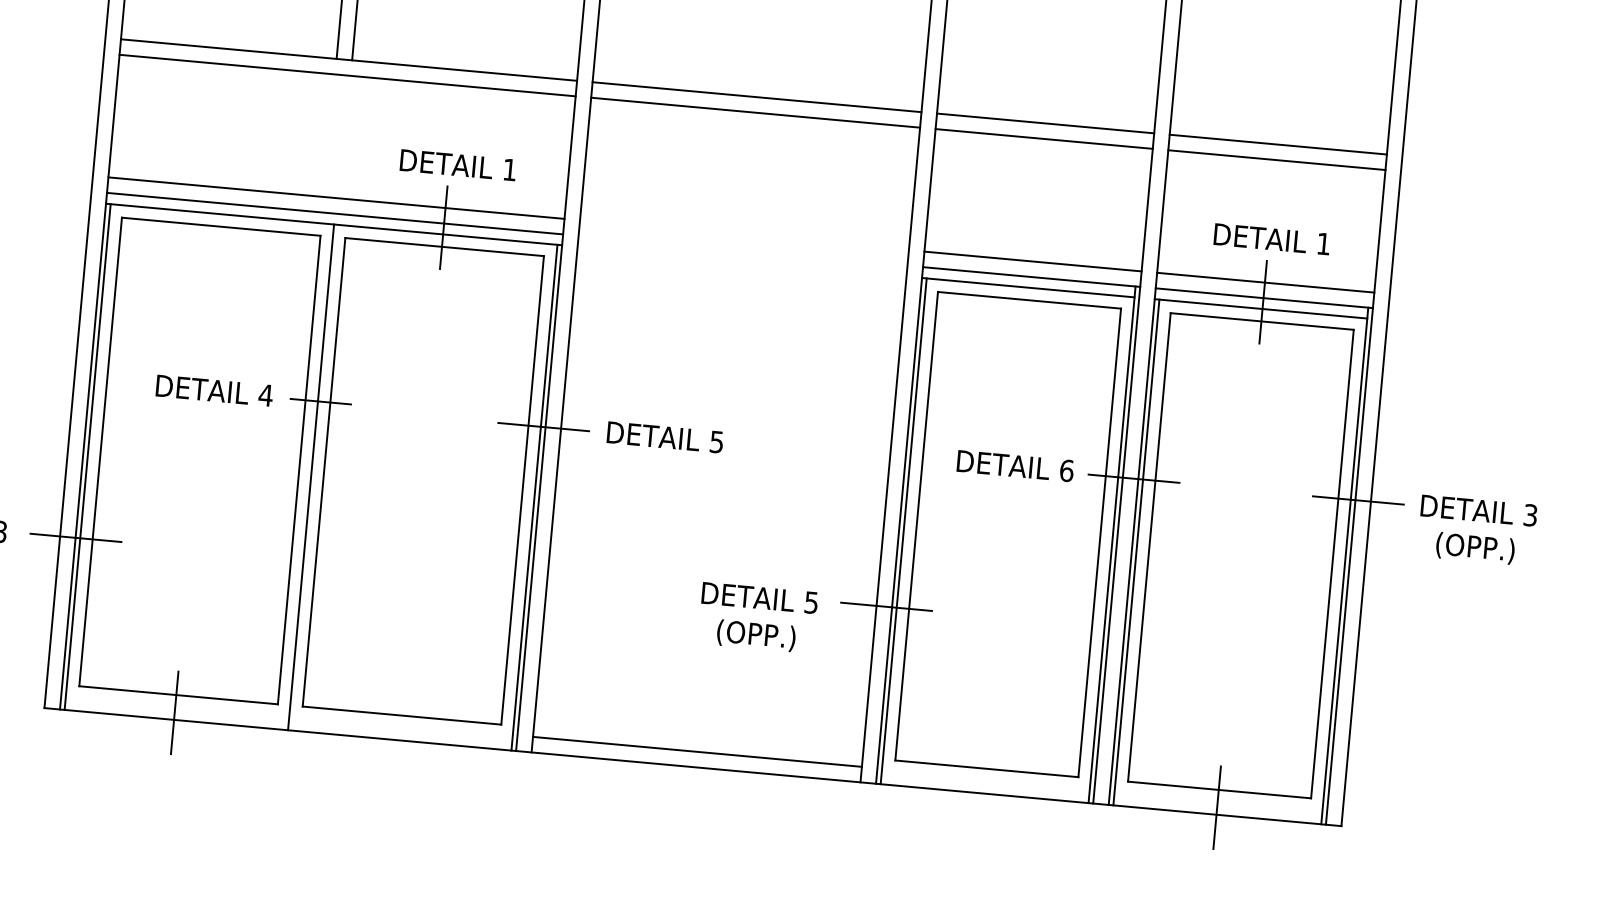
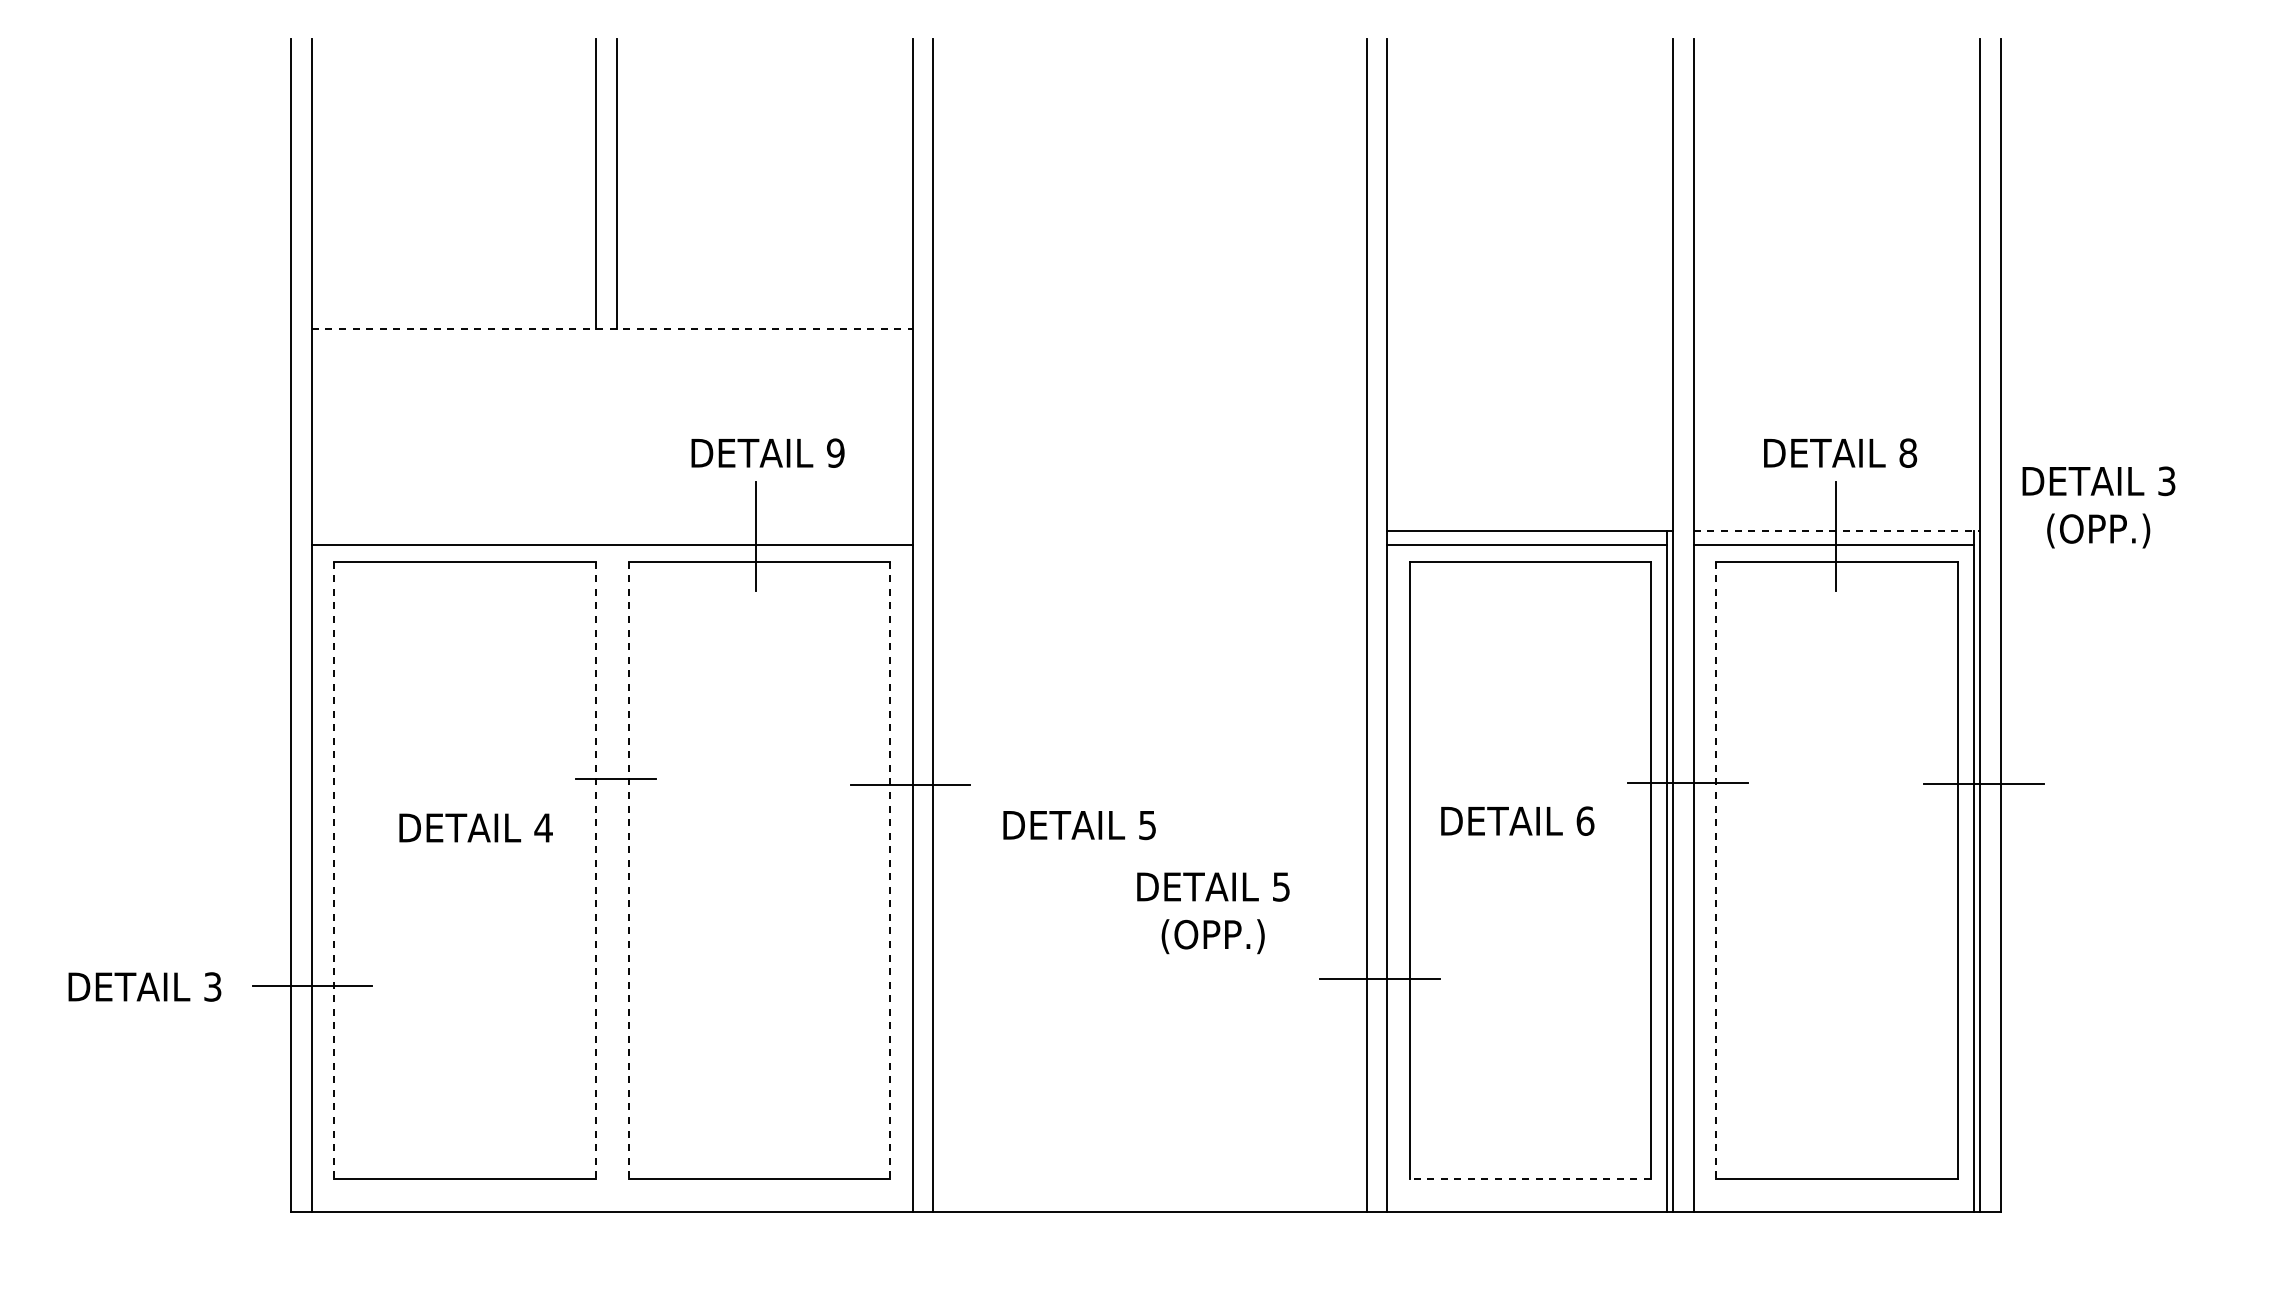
line: (349, 59) -> (612, 328), solid -> dashed
line: (346, 75) -> (611, 349), removed
line: (756, 96) -> (1149, 328), removed
line: (755, 112) -> (1149, 349), removed
line: (1045, 123) -> (1530, 328), removed
line: (1044, 139) -> (1530, 349), removed
line: (1277, 144) -> (1836, 328), removed
line: (1276, 160) -> (1836, 349), removed
text: (509, 169) -> (835, 452), 1 -> 9
line: (335, 197) -> (611, 510), removed
line: (334, 213) -> (611, 531), removed
text: (1324, 243) -> (1908, 452), 1 -> 8
line: (1033, 261) -> (1530, 510), removed
line: (1265, 282) -> (1836, 510), removed
line: (1264, 298) -> (1837, 531), solid -> dashed
text: (214, 390) -> (475, 827), moved
text: (665, 437) -> (1079, 825), moved
line: (100, 451) -> (334, 870), solid -> dashed
line: (88, 456) -> (318, 878), removed
text: (1015, 465) -> (1517, 820), moved
line: (299, 470) -> (596, 870), solid -> dashed
line: (323, 472) -> (628, 870), solid -> dashed
line: (311, 477) -> (612, 878), removed
line: (522, 490) -> (890, 870), solid -> dashed
line: (534, 497) -> (906, 878), removed
text: (1476, 530) -> (2098, 507), moved
line: (903, 531) -> (1393, 878), removed
line: (1149, 547) -> (1716, 870), solid -> dashed
line: (1136, 552) -> (1700, 878), removed
text: (758, 618) -> (1213, 913), moved
line: (174, 712) -> (462, 1202), removed
line: (697, 751) -> (1149, 1191), removed
line: (986, 769) -> (1530, 1179), solid -> dashed
line: (1216, 807) -> (1835, 1202), removed

